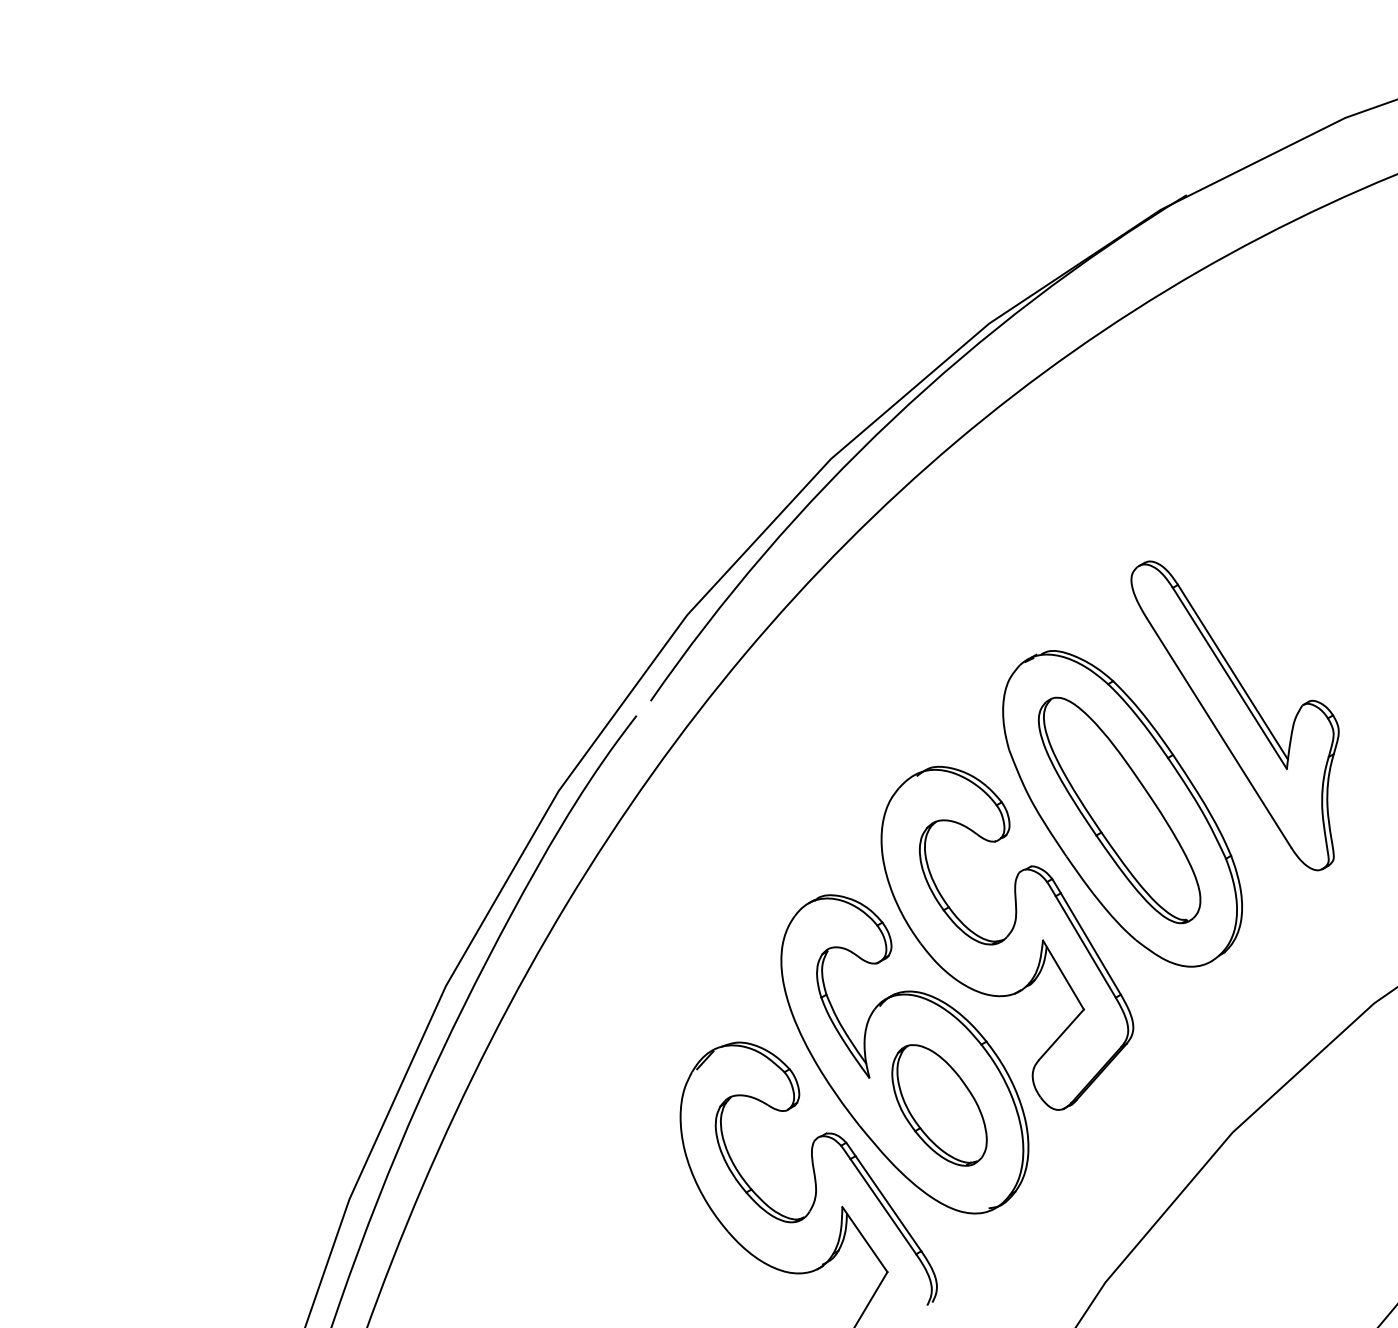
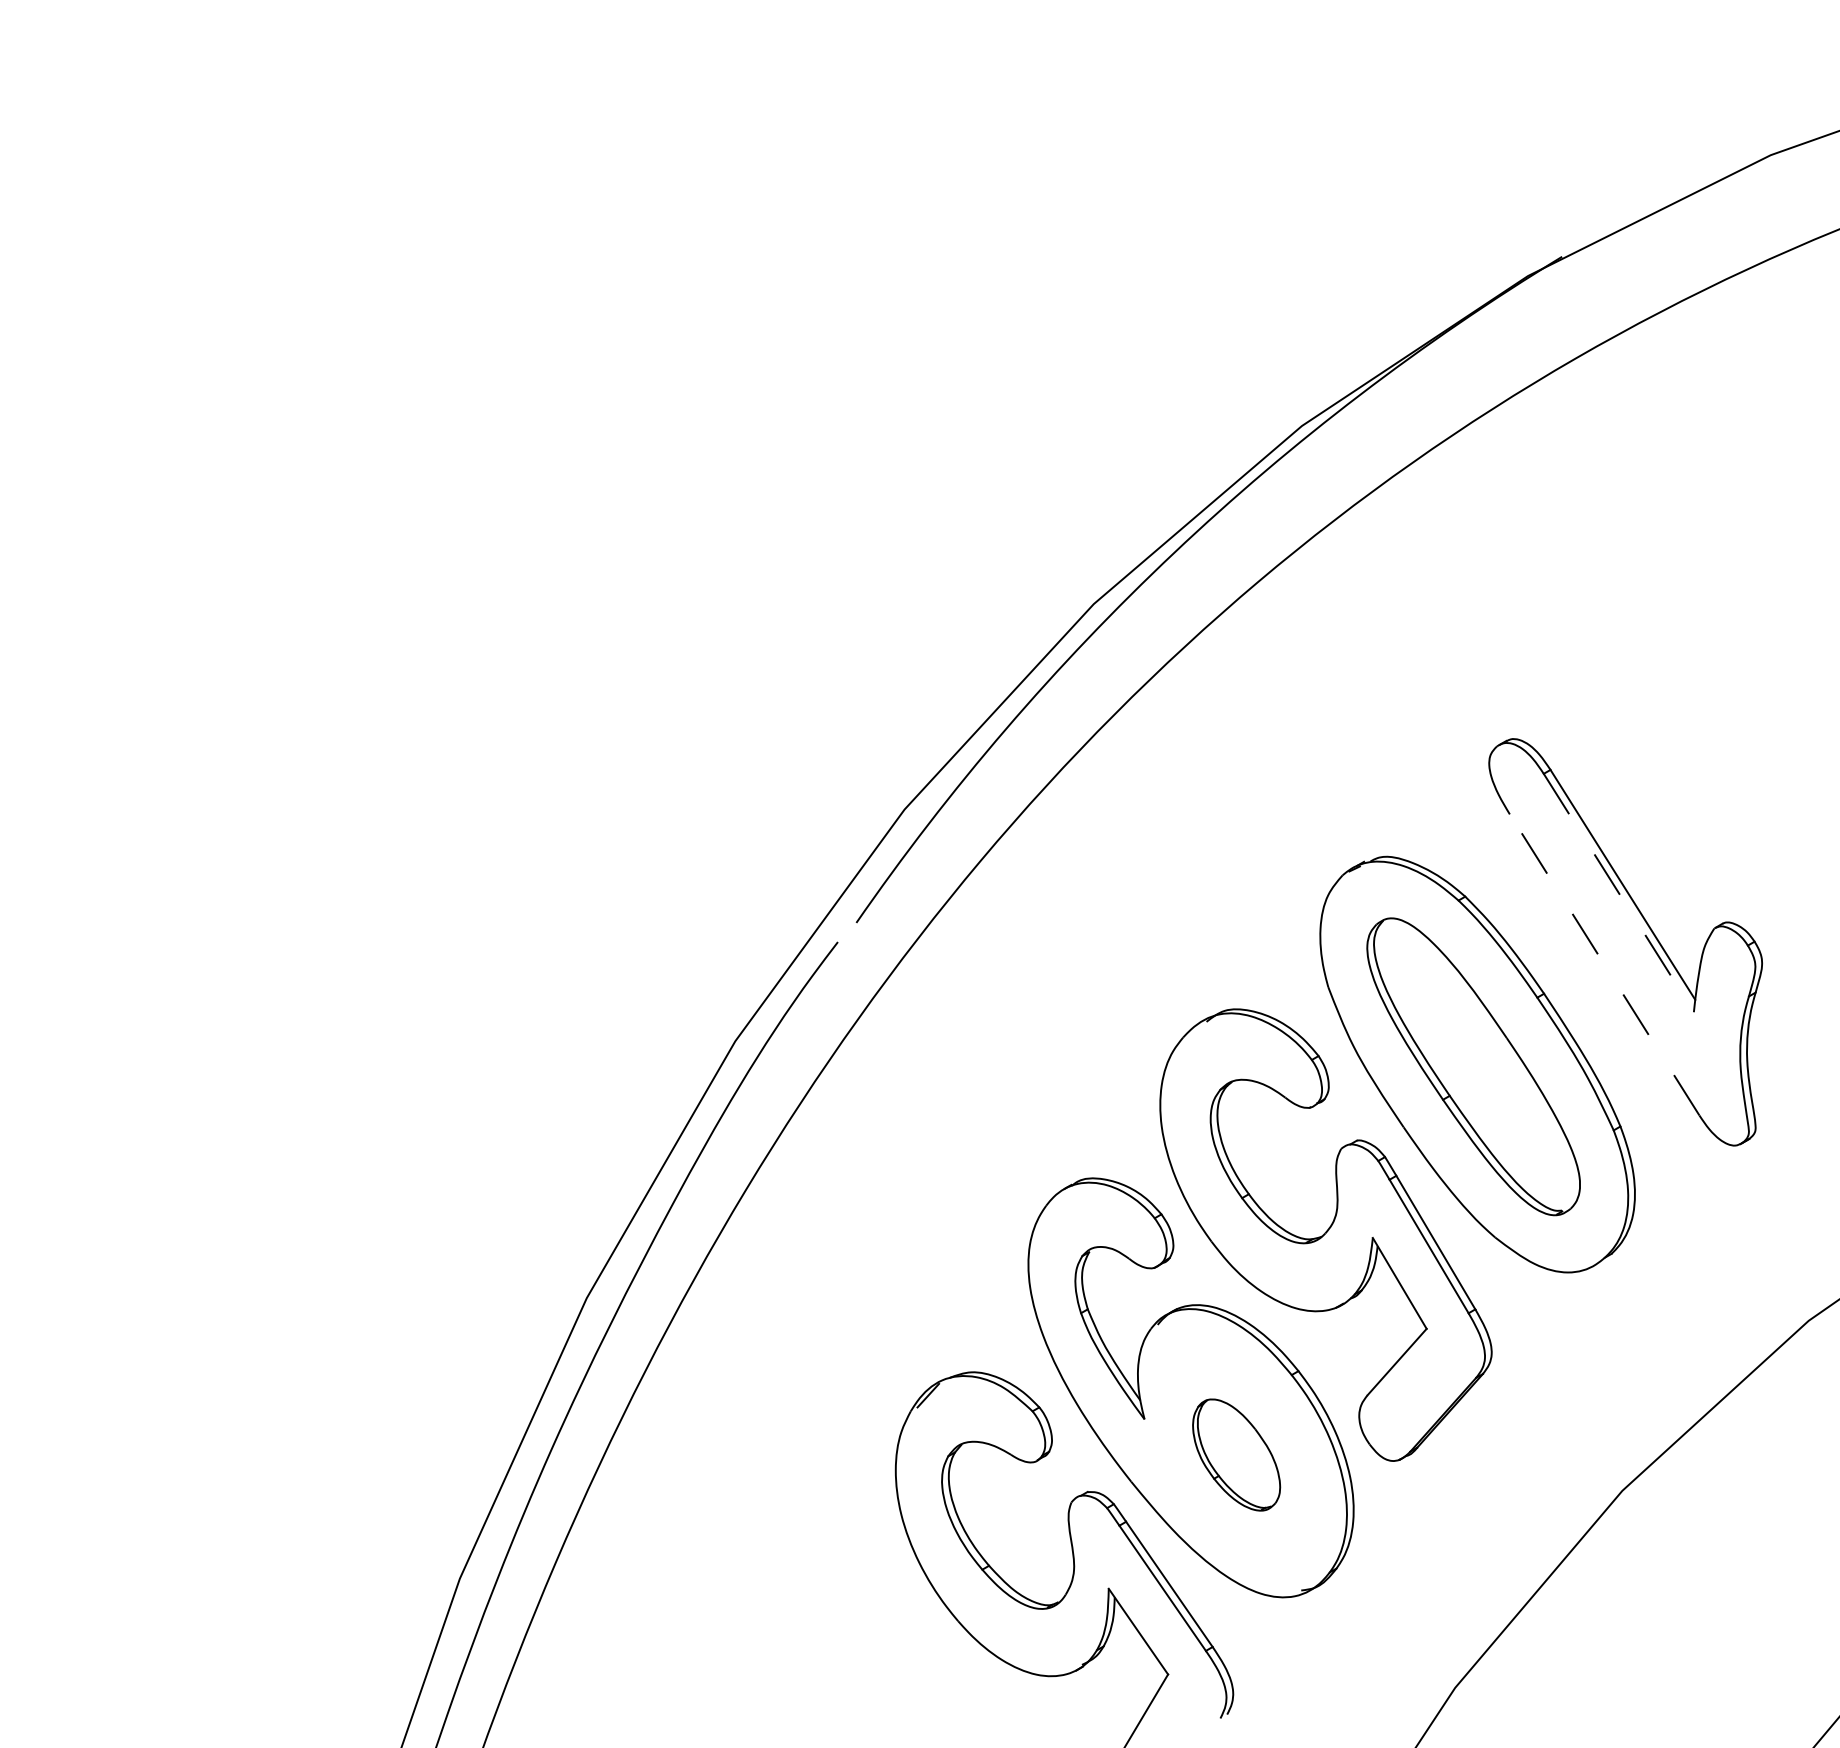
line: (1229, 678) -> (1618, 893), solid -> dashed
line: (1219, 732) -> (1604, 964), solid -> dashed
part: (939, 1105) -> (1236, 1454), size x0.7

